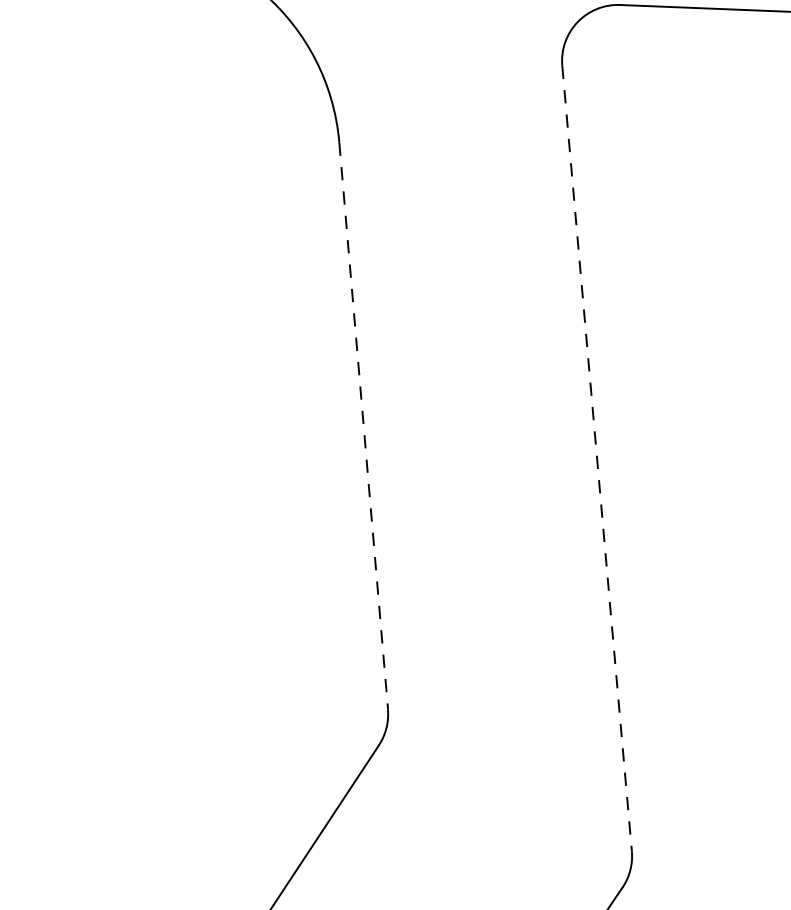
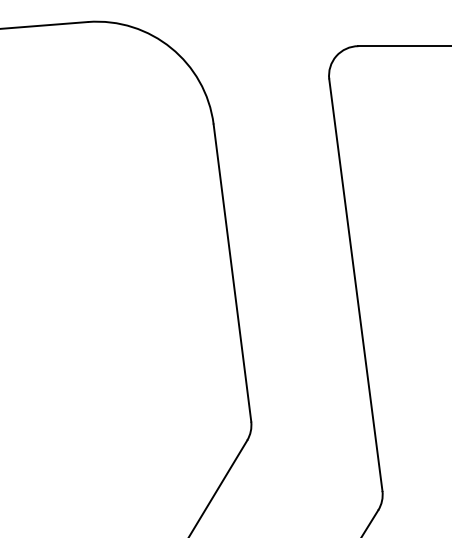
line: (363, 426) -> (232, 273), dashed -> solid
line: (596, 459) -> (355, 285), dashed -> solid

